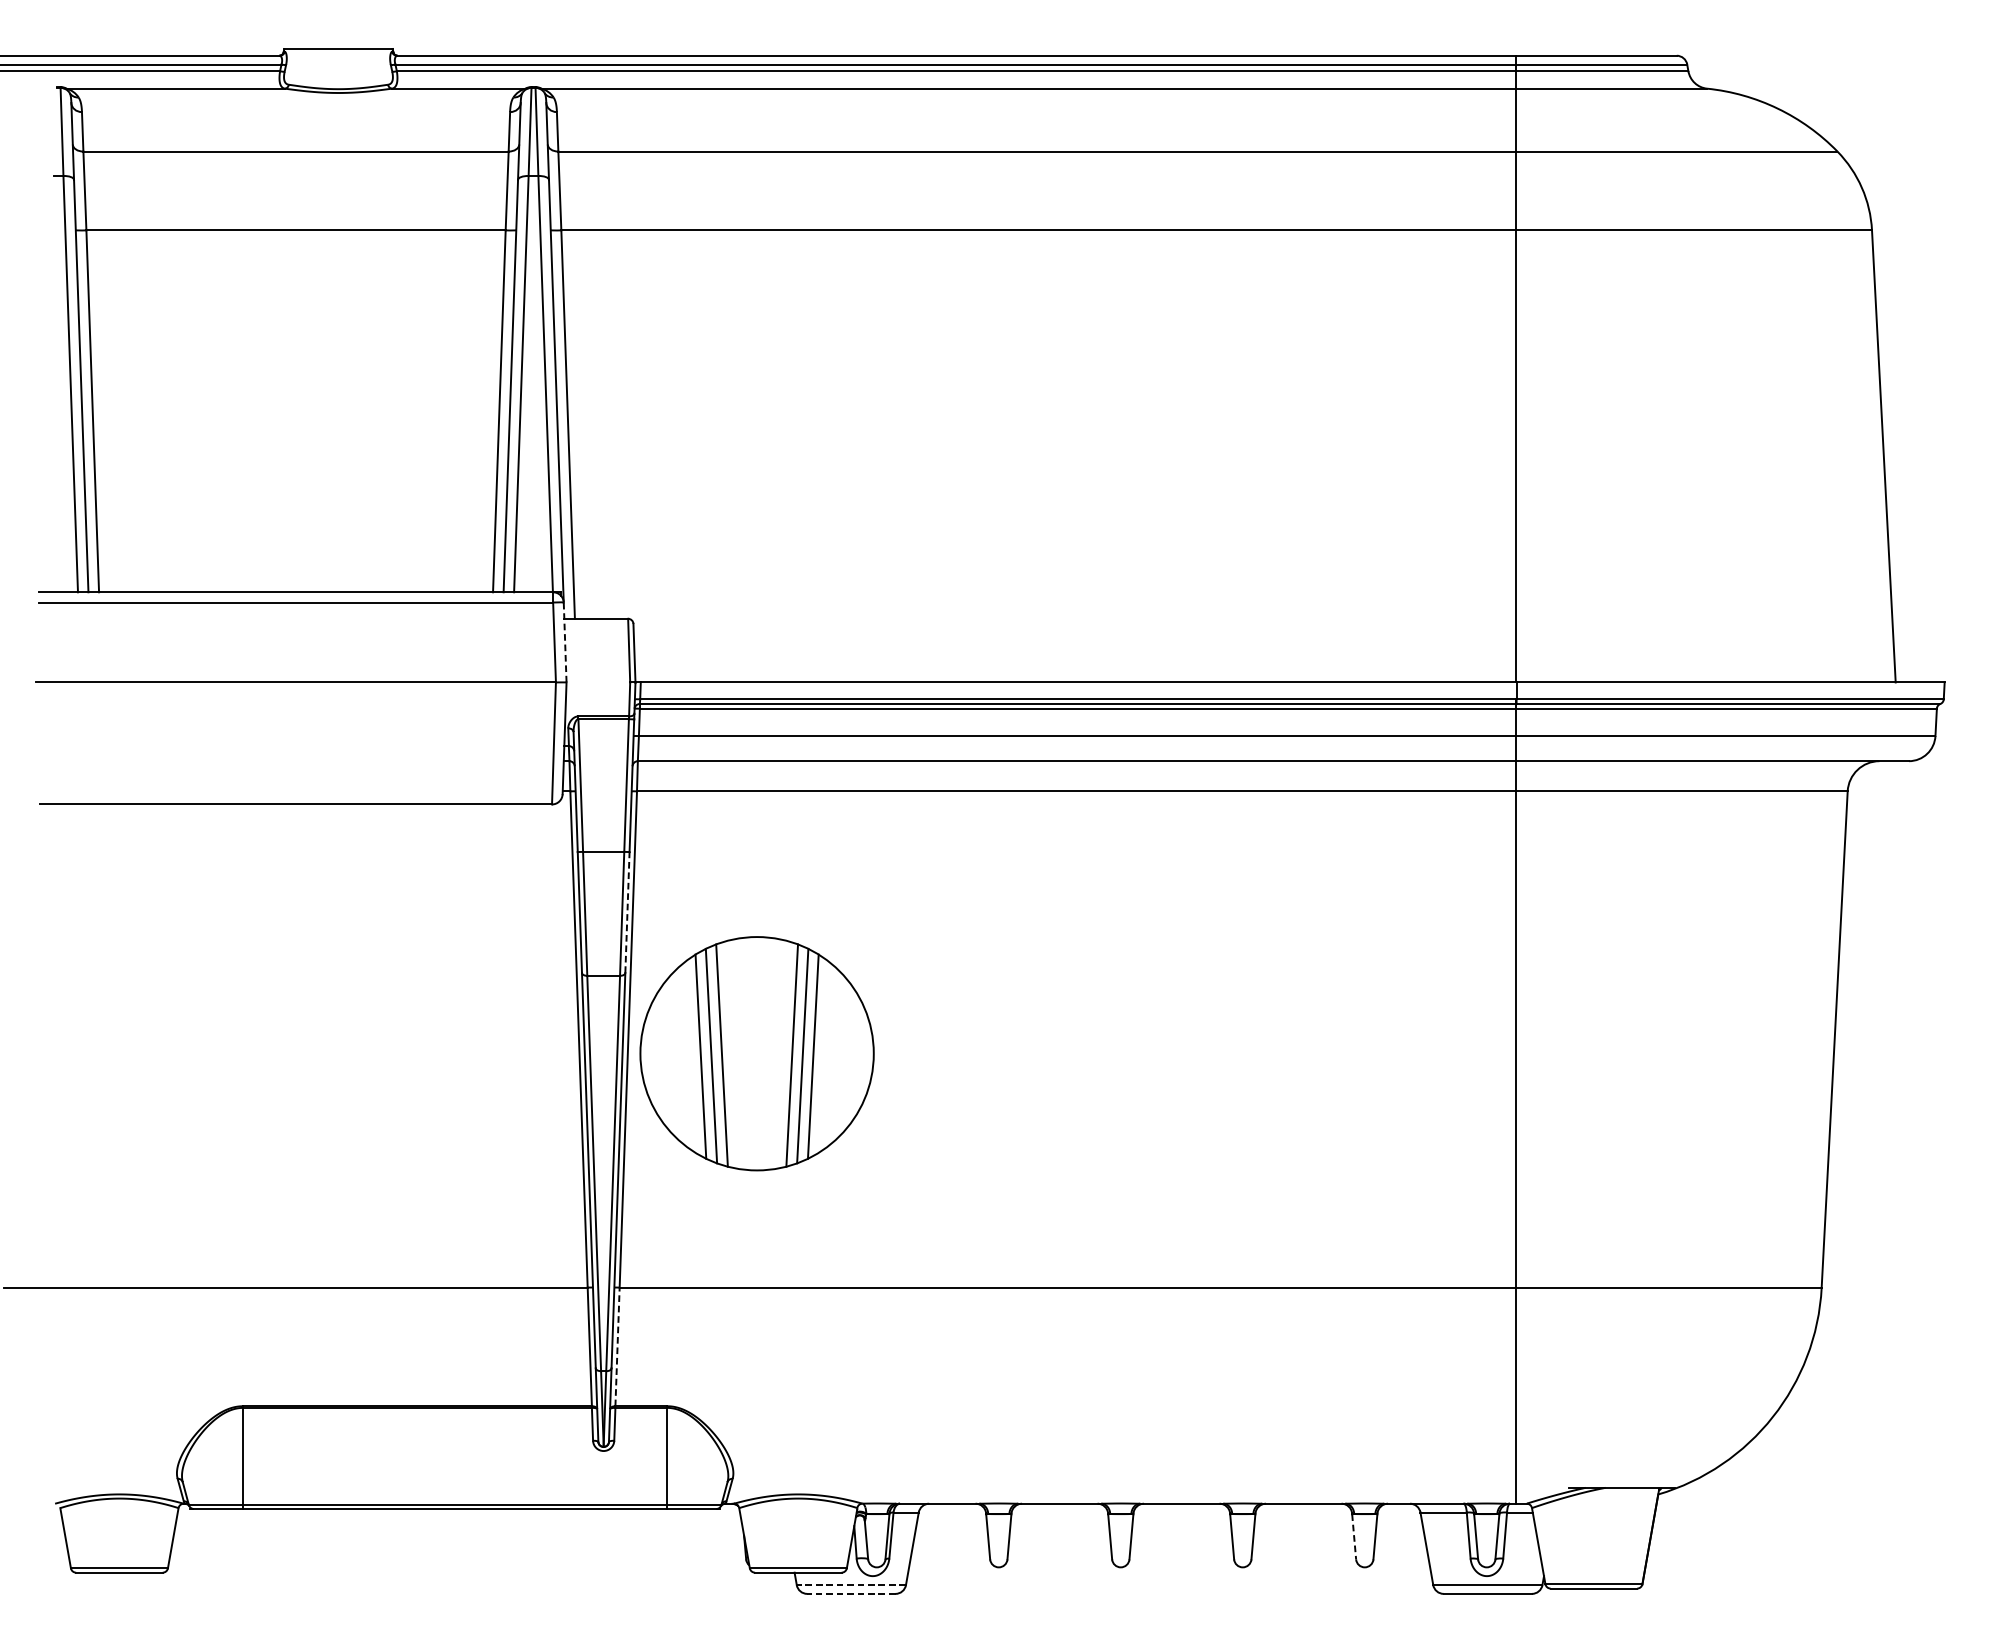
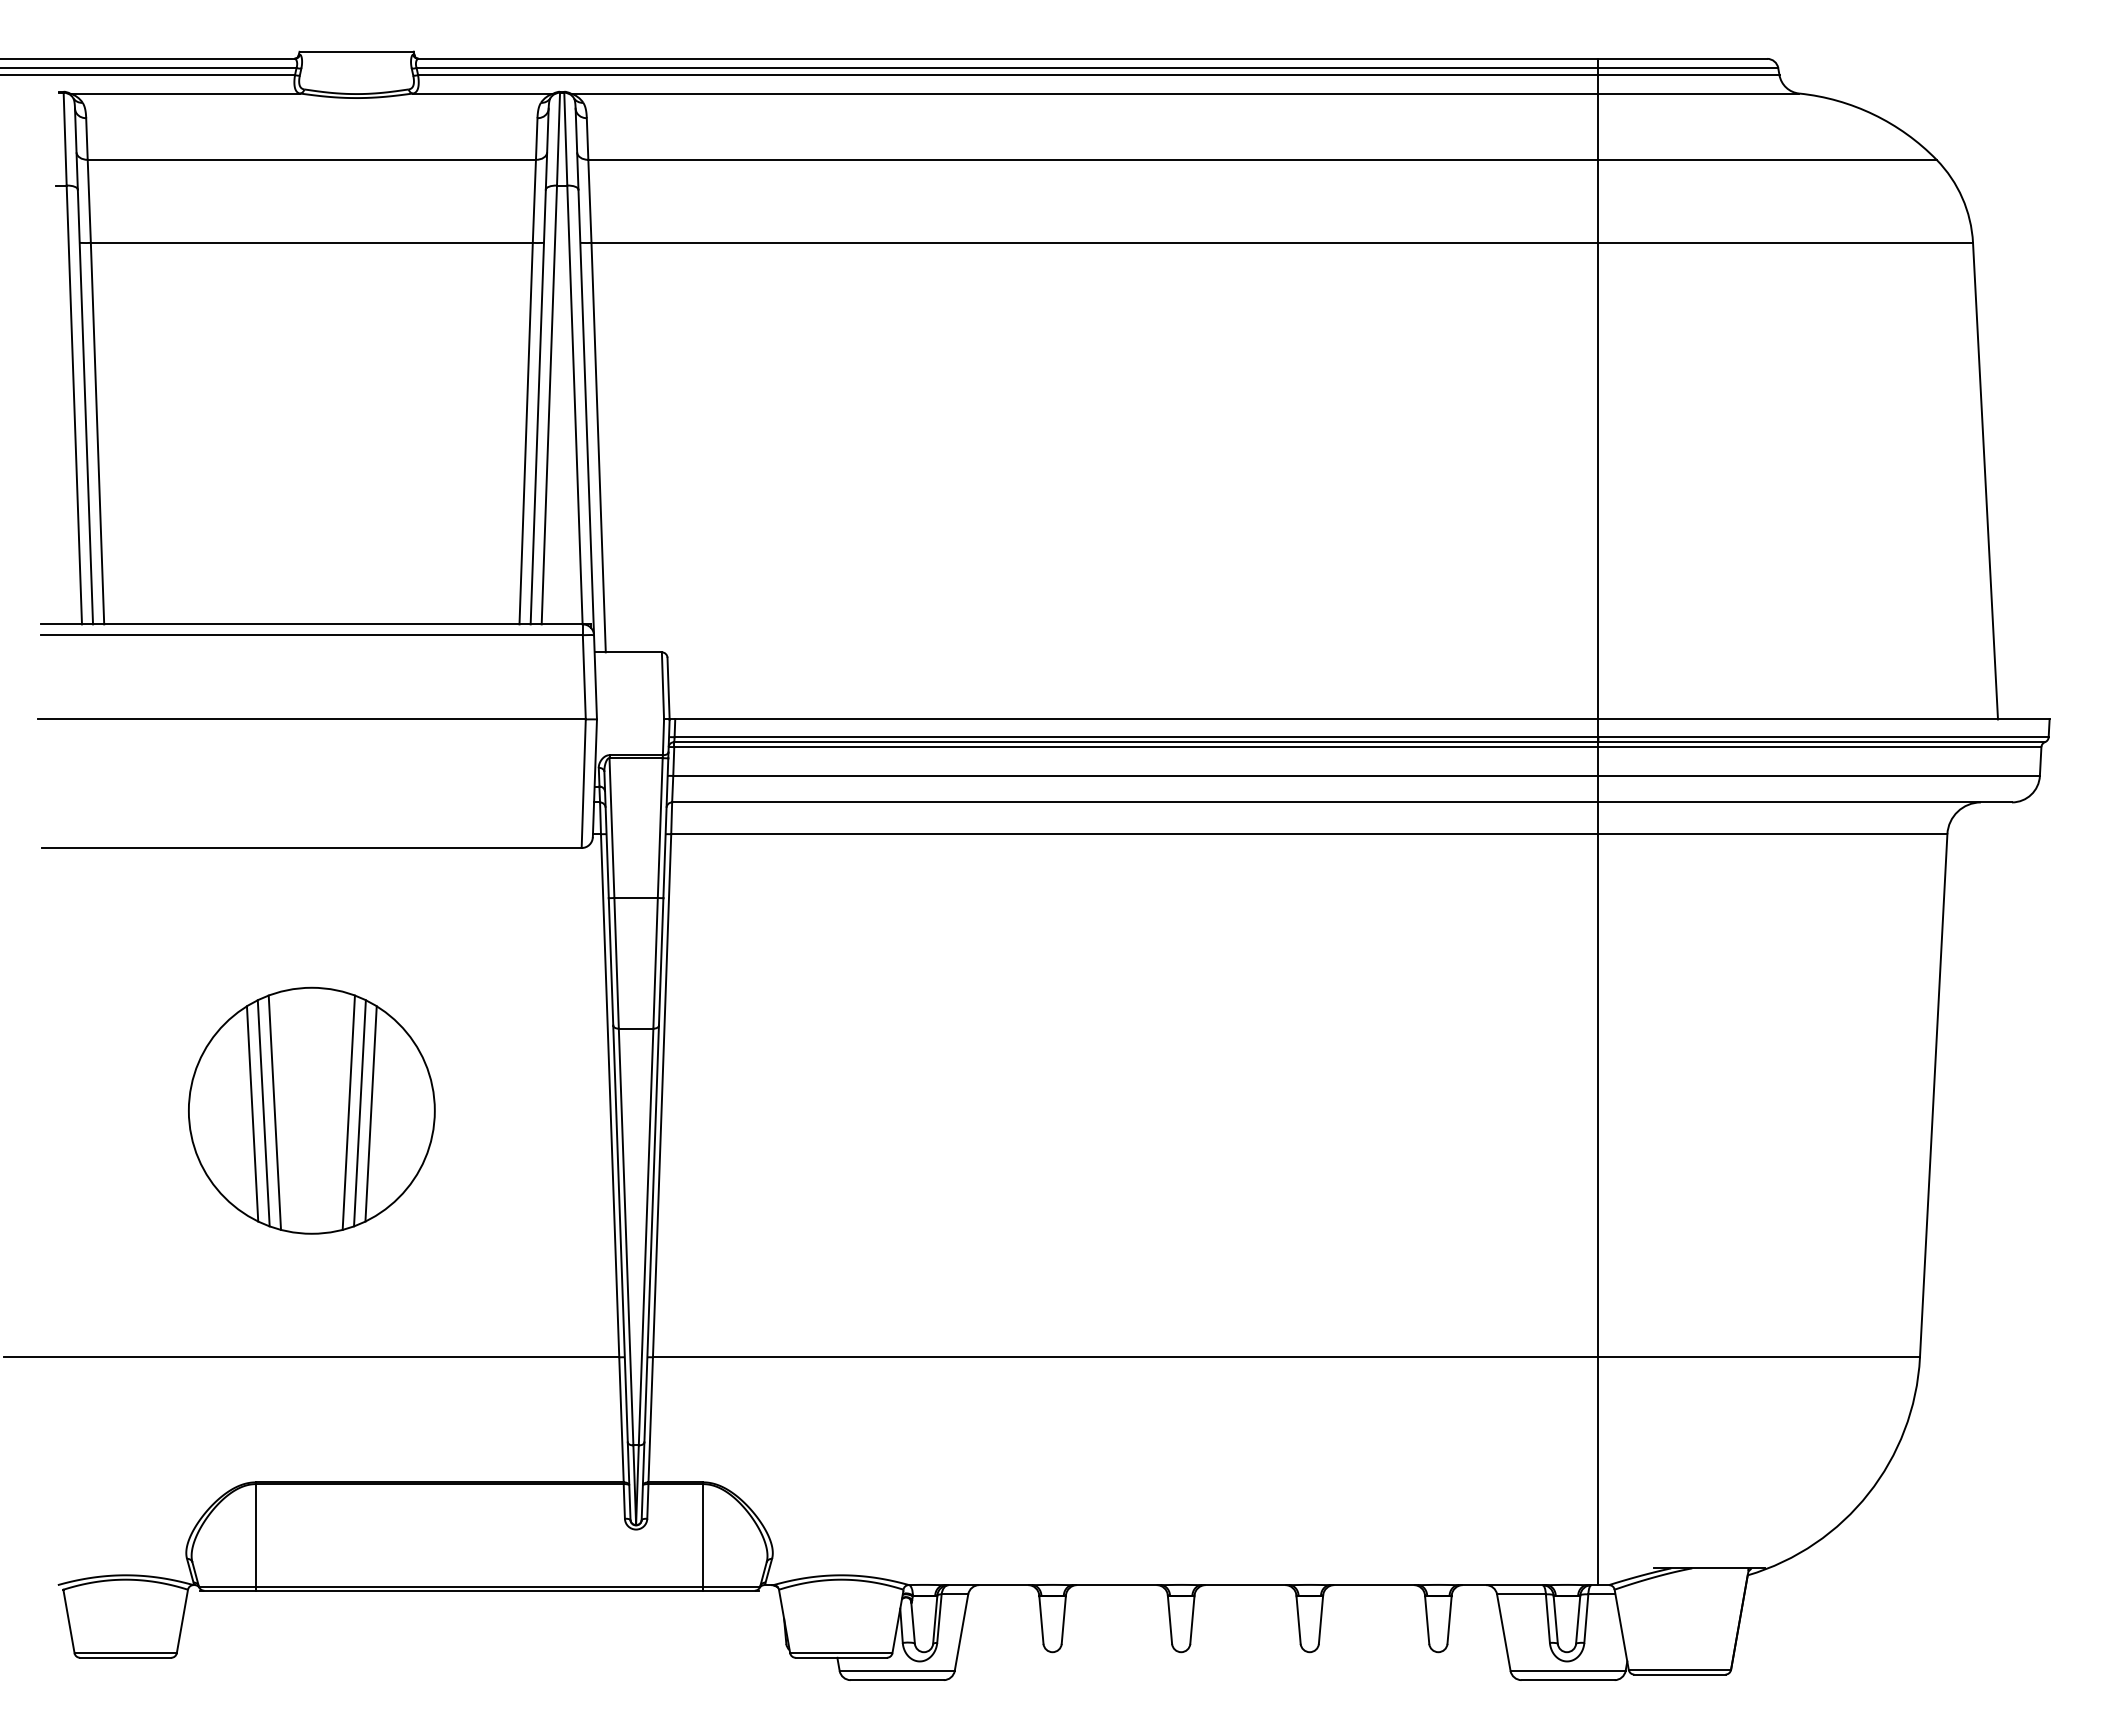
line: (565, 641) -> (595, 676), dashed -> solid
line: (627, 912) -> (661, 961), dashed -> solid
part: (756, 1053) -> (311, 1110), moved
line: (617, 1346) -> (650, 1419), dashed -> solid
line: (1354, 1537) -> (1427, 1620), dashed -> solid
line: (851, 1584) -> (897, 1670), dashed -> solid
line: (851, 1594) -> (897, 1680), dashed -> solid

